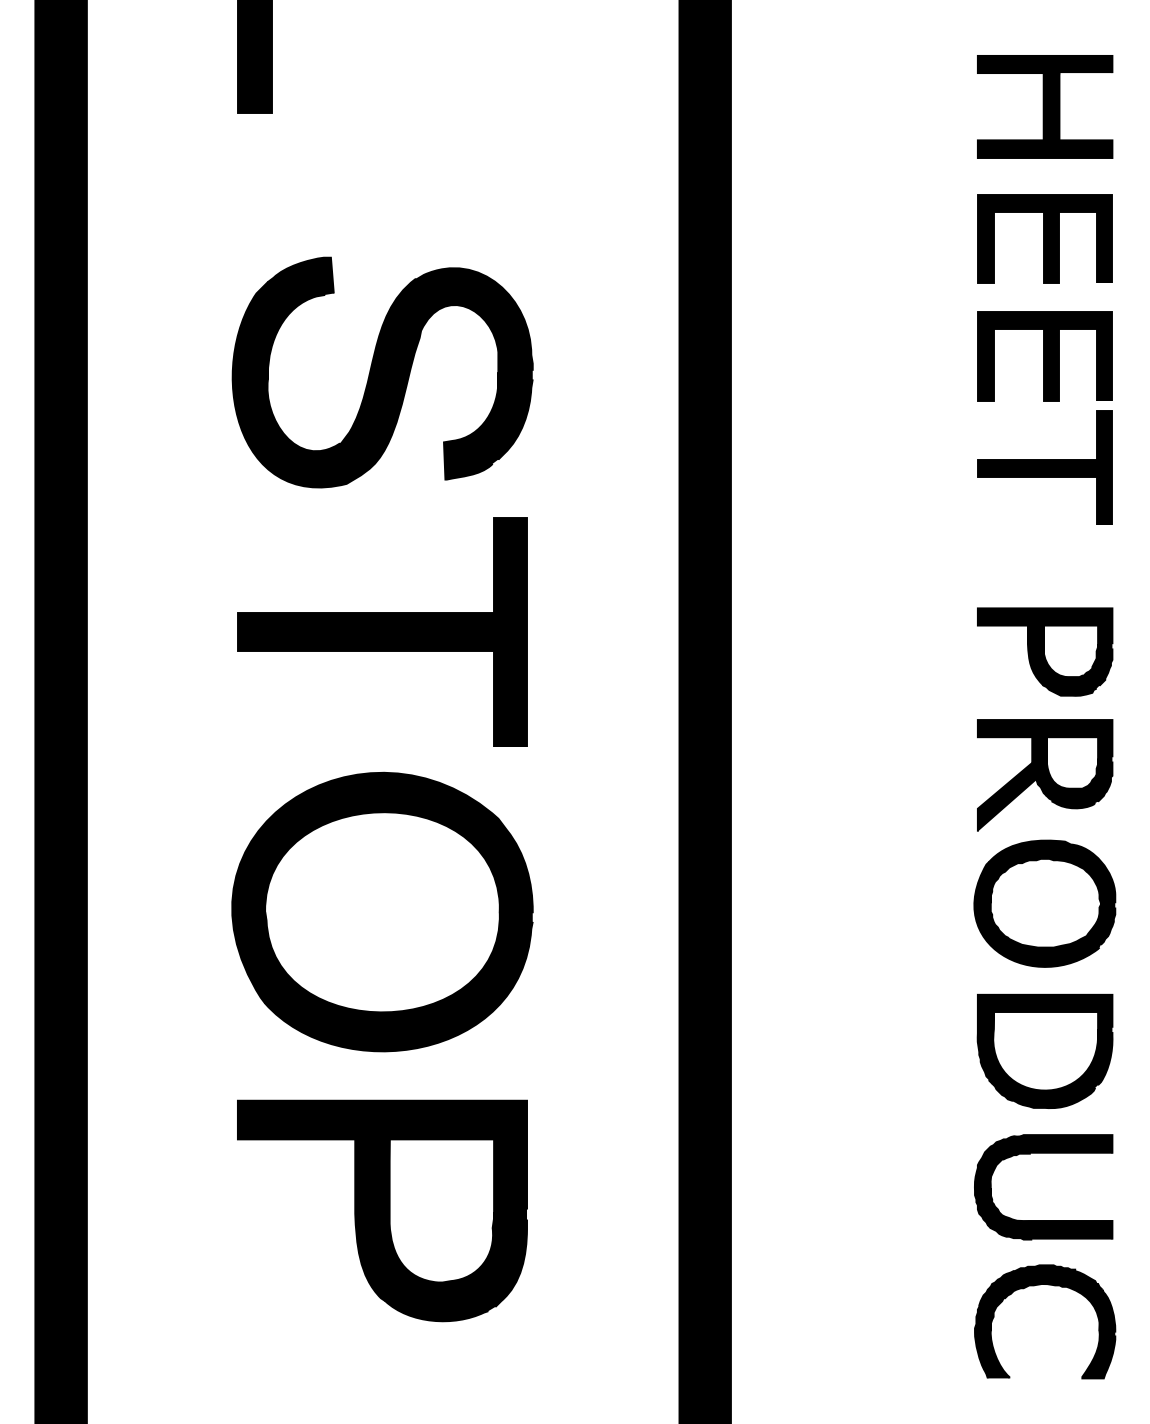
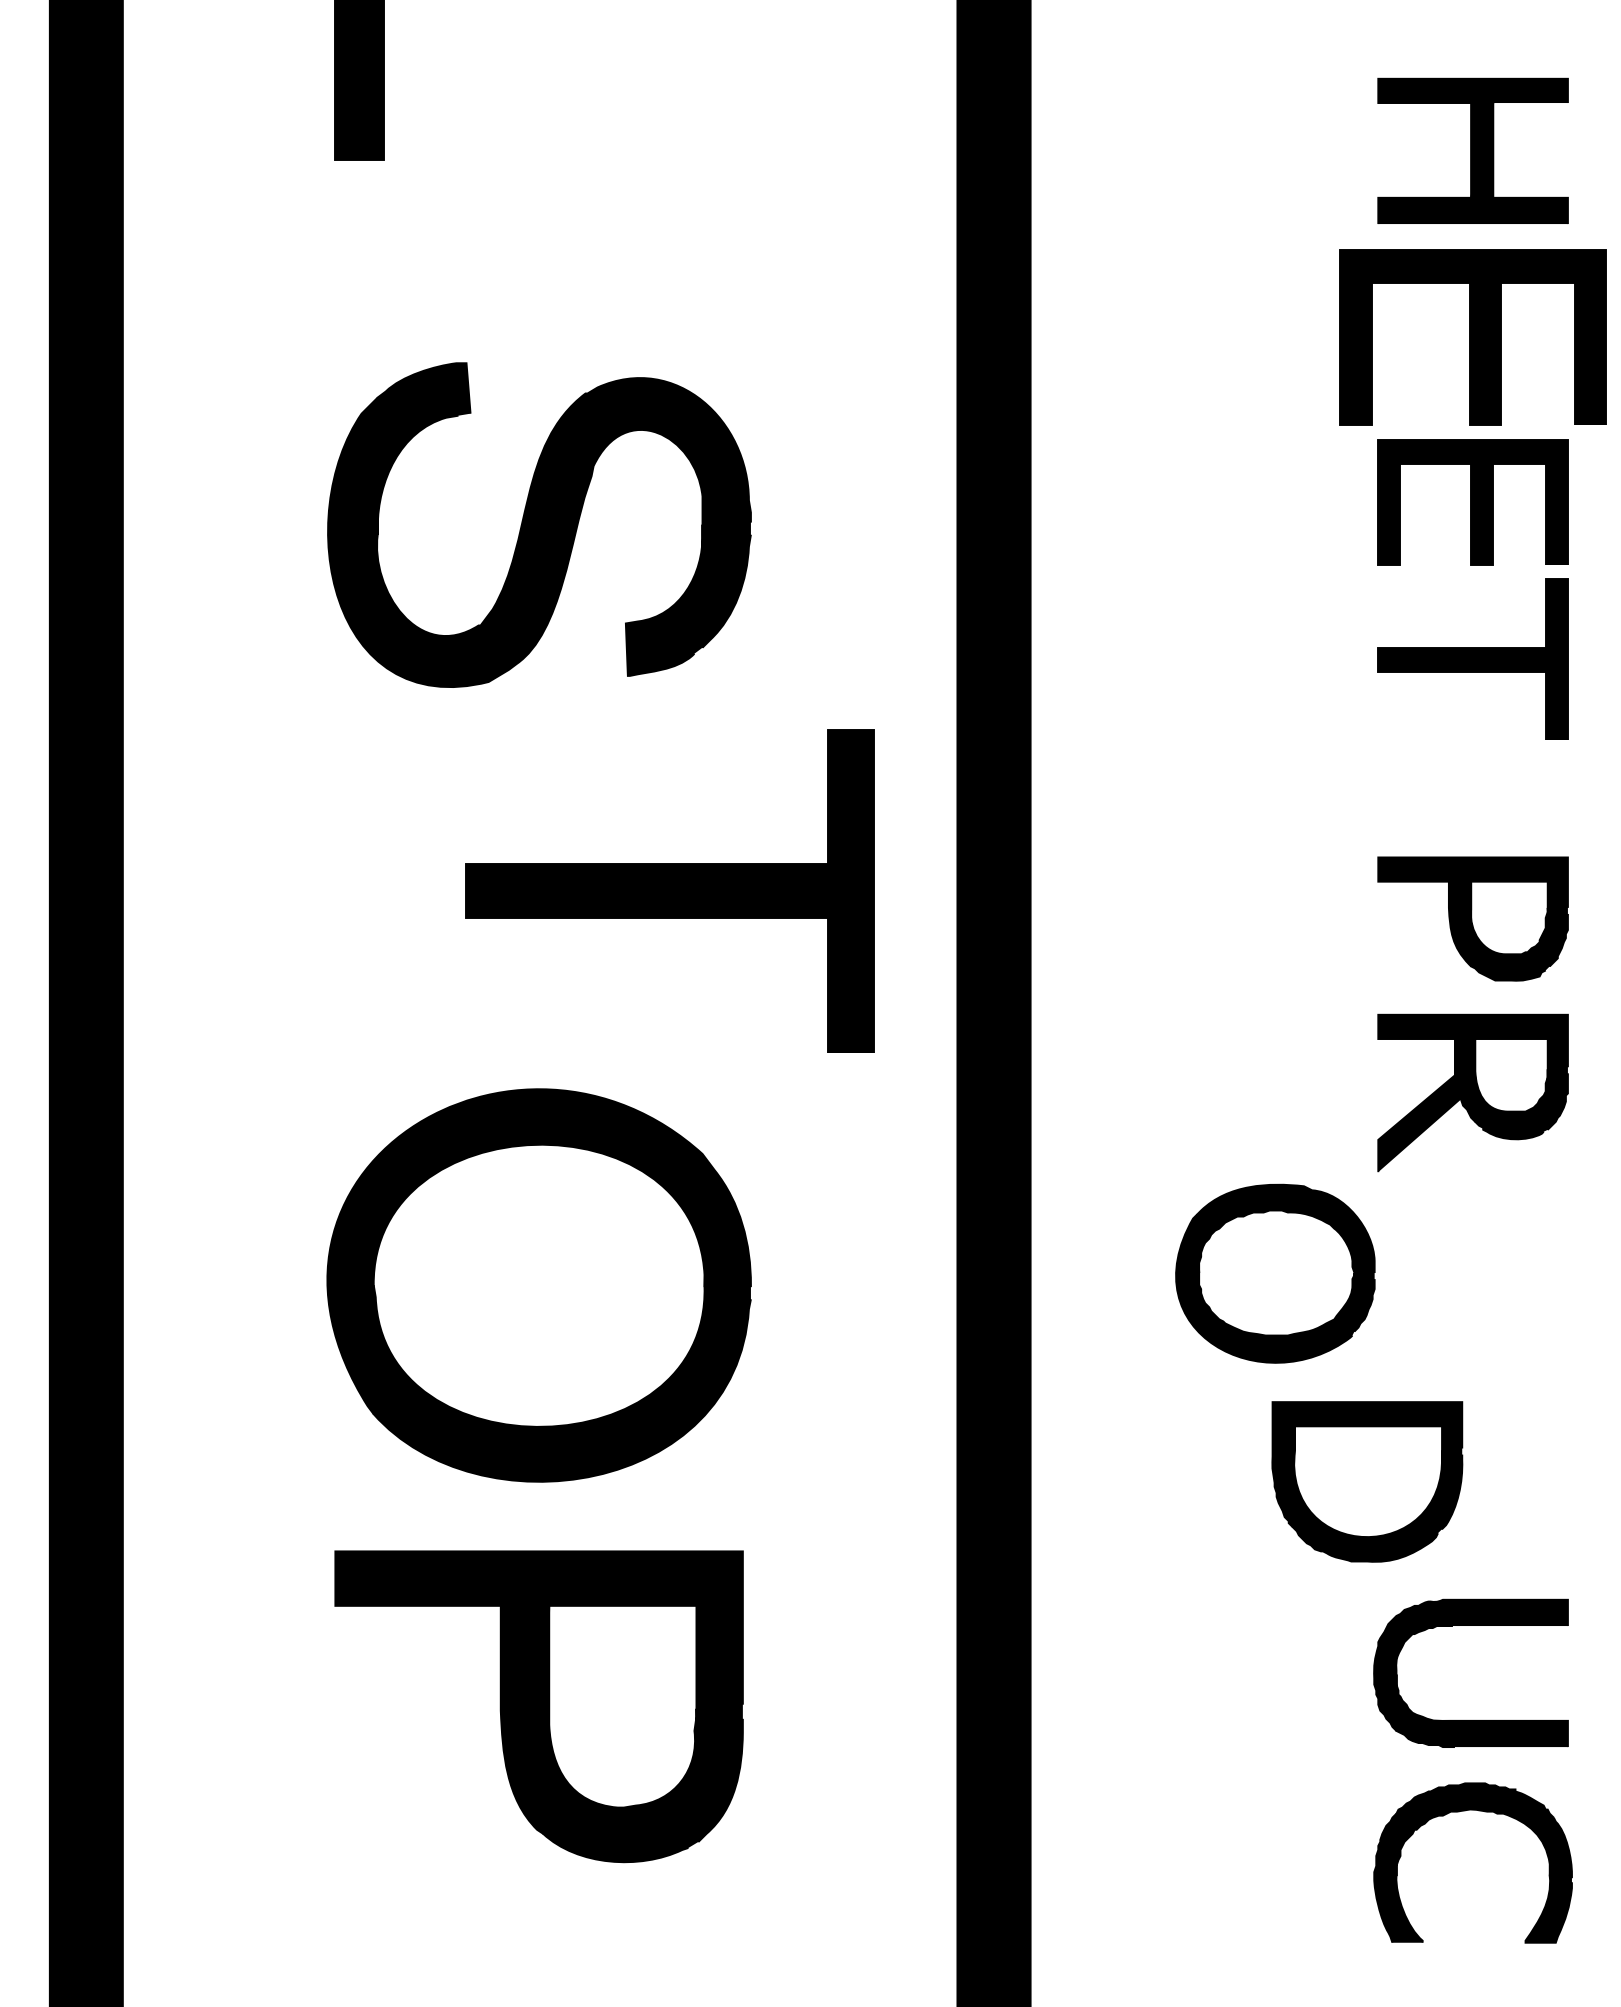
part: (1044, 238) -> (1472, 336), size x1.4
part: (382, 631) -> (670, 890), moved
part: (1044, 903) -> (1274, 1273), moved
part: (1044, 1050) -> (1366, 1480), moved

